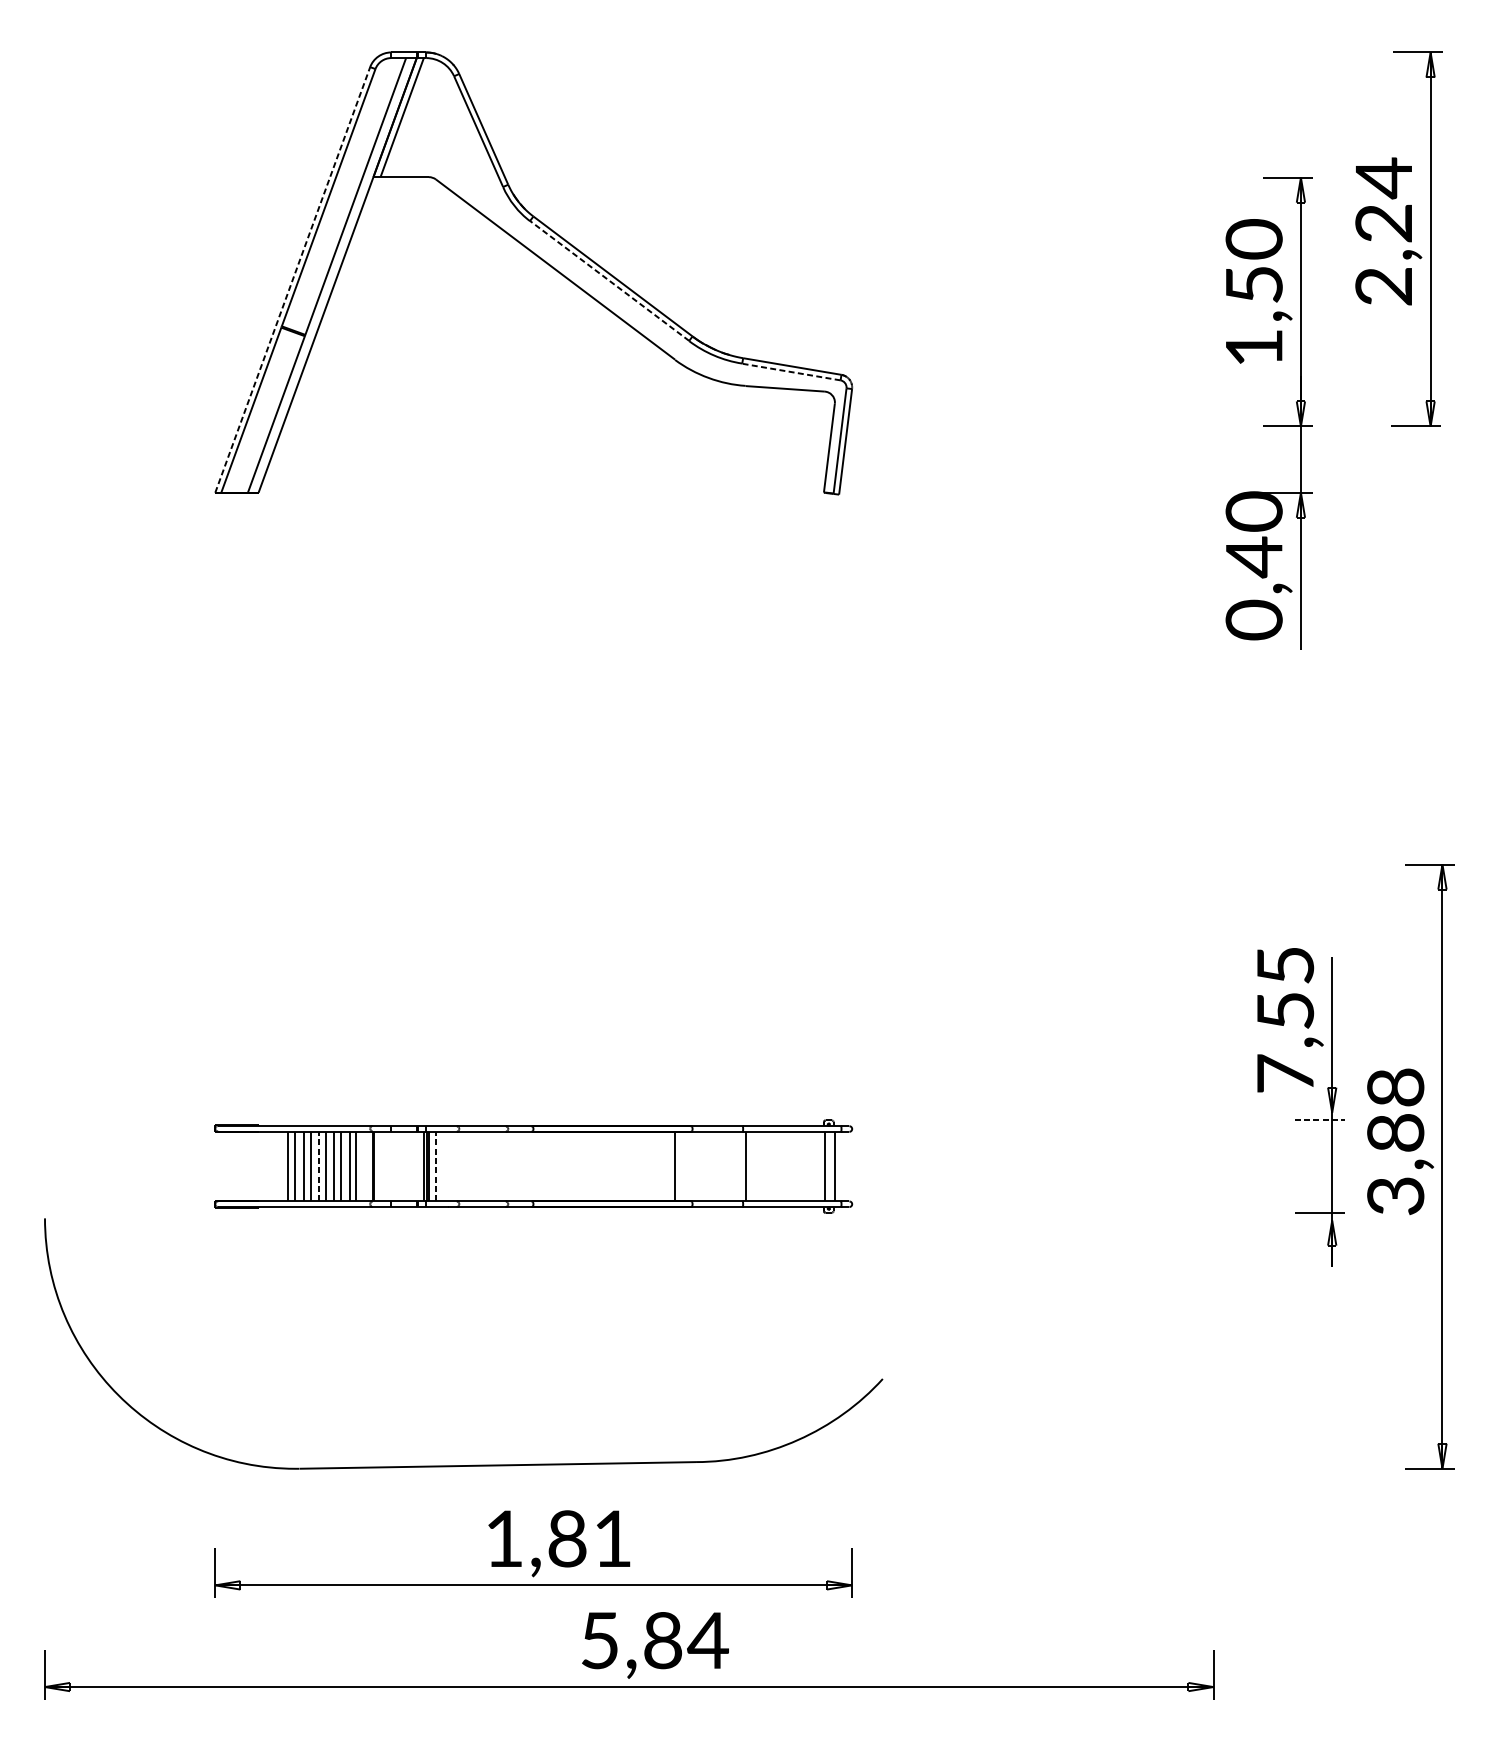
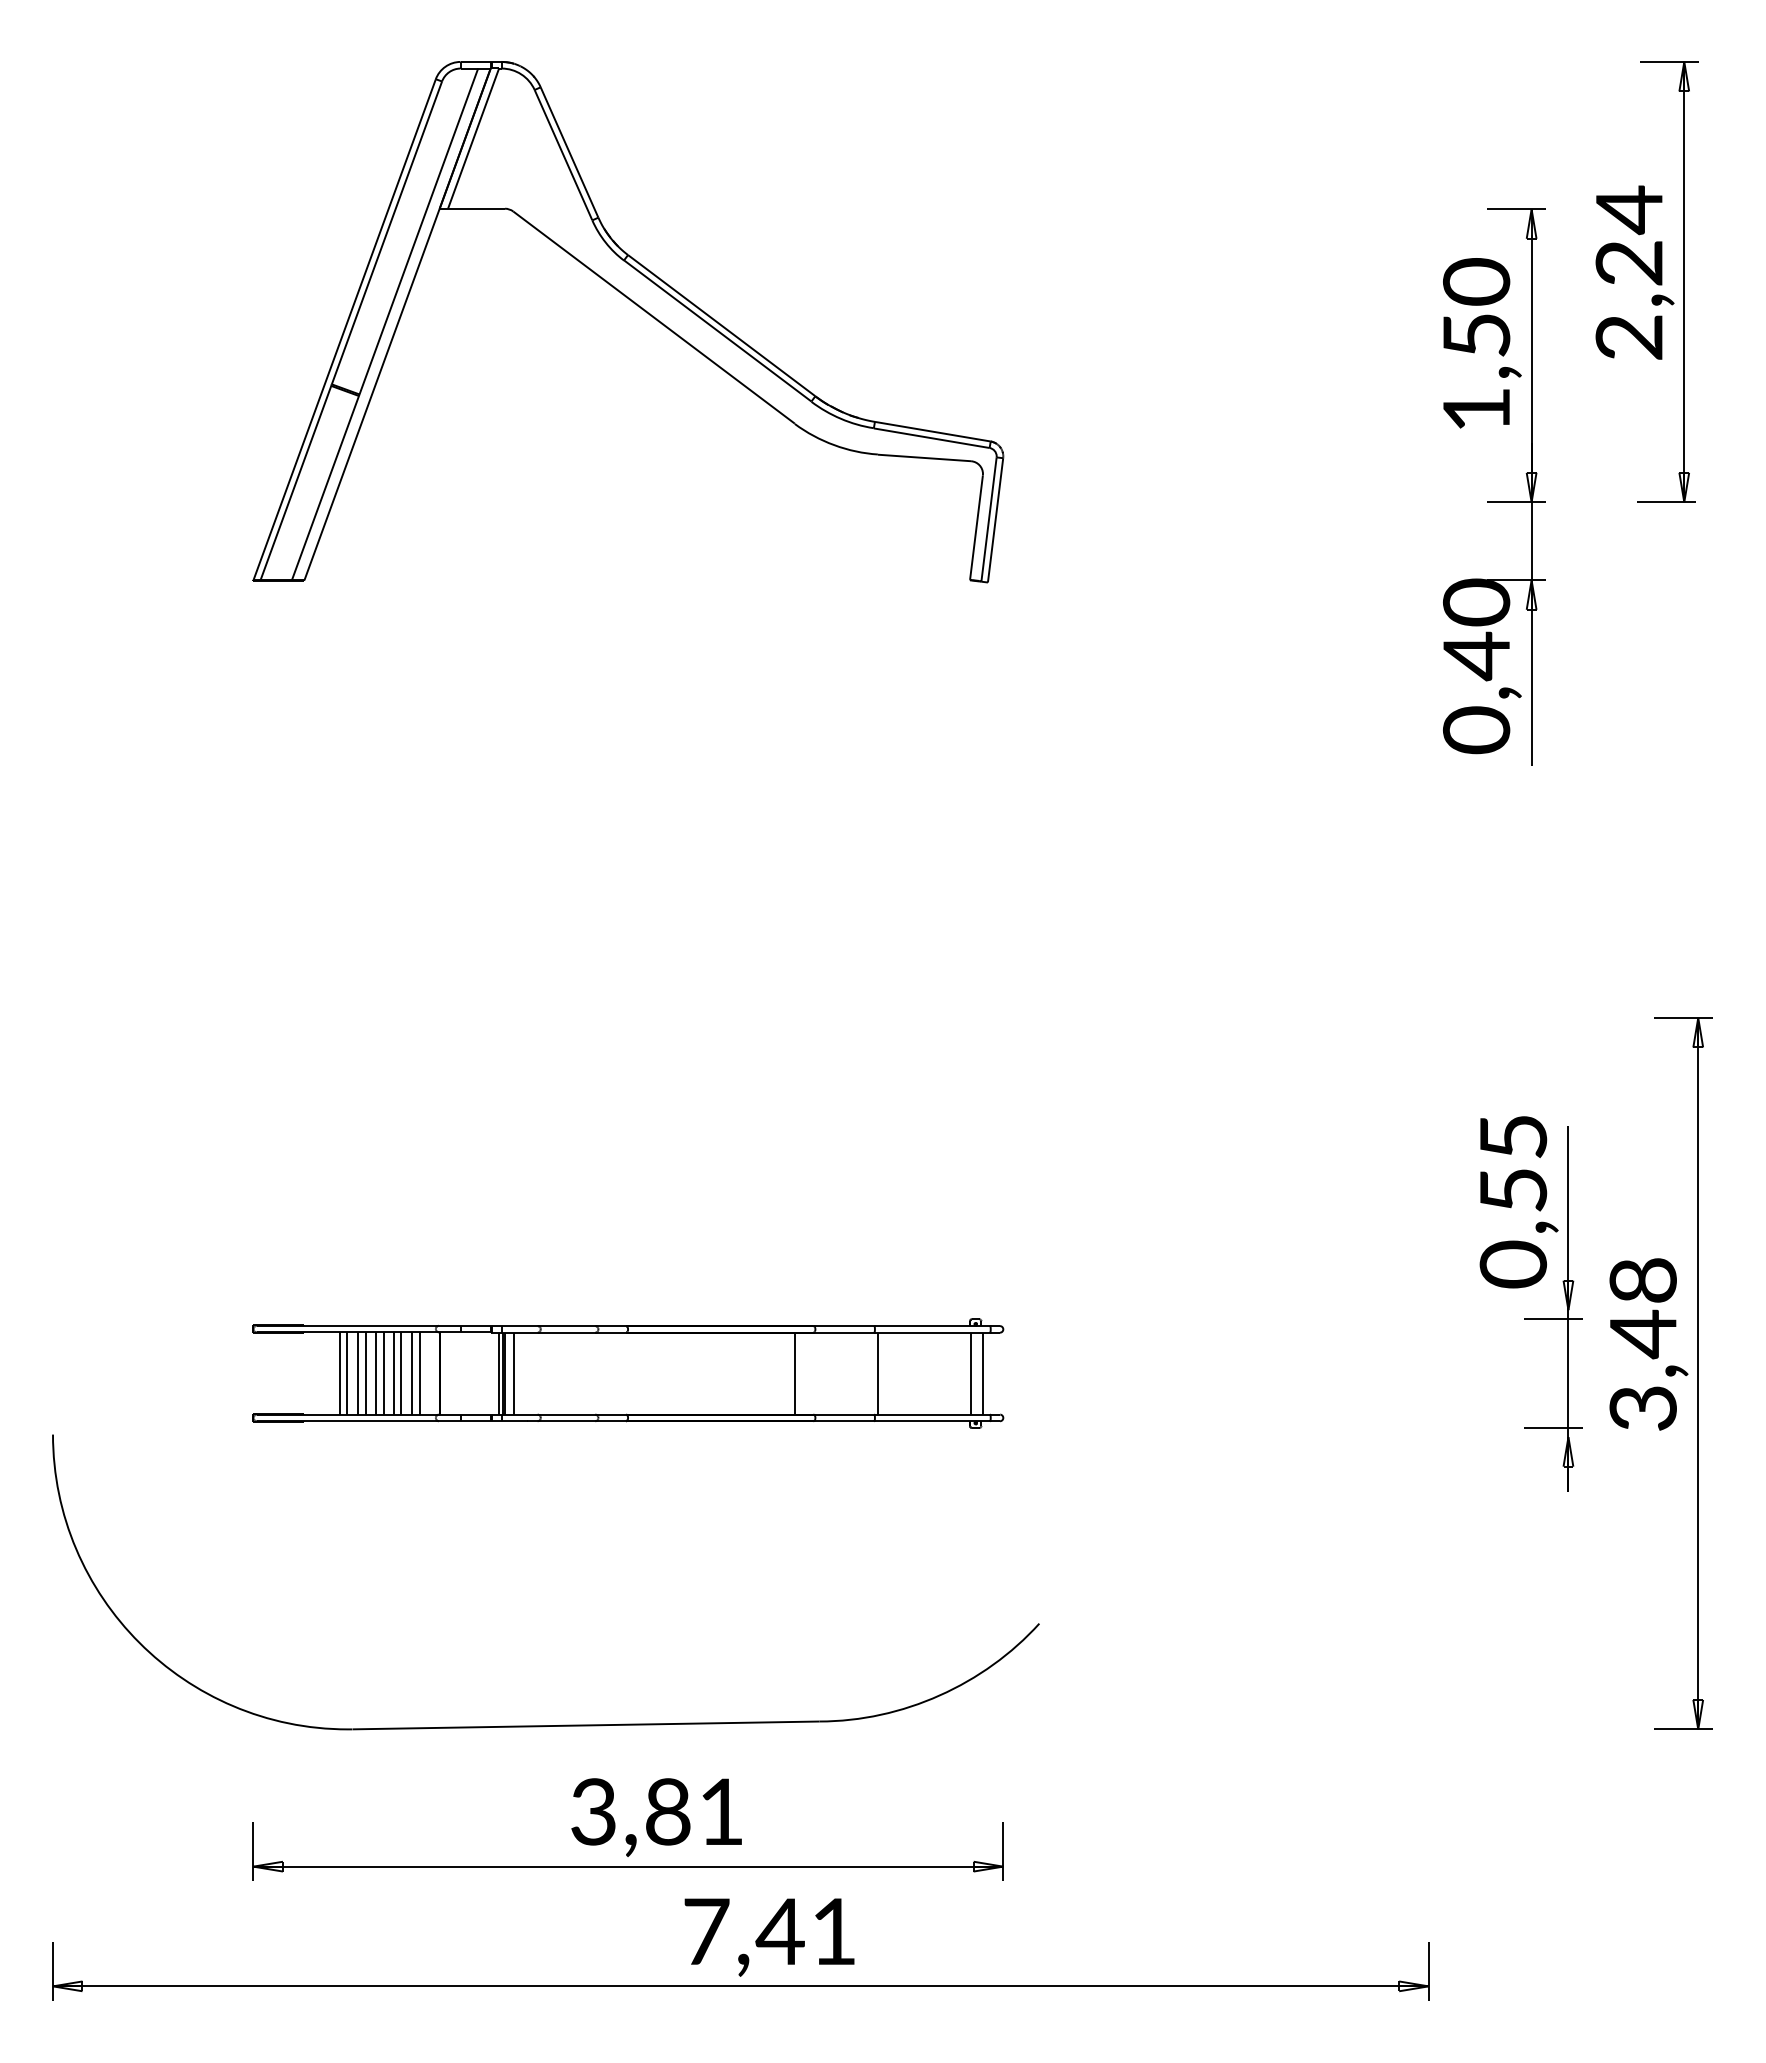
line: (292, 279) -> (344, 329), dashed -> solid
line: (609, 280) -> (717, 330), dashed -> solid
line: (791, 372) -> (931, 438), dashed -> solid
text: (1285, 1073) -> (1513, 1264), 7,55 -> 0,55
line: (1320, 1120) -> (1554, 1319), dashed -> solid
text: (1395, 1133) -> (1642, 1334), 3,88 -> 3,48
line: (319, 1166) -> (376, 1373), dashed -> solid
line: (436, 1166) -> (513, 1373), dashed -> solid
text: (504, 1538) -> (593, 1811), 1,81 -> 3,81
text: (655, 1640) -> (771, 1931), 5,84 -> 7,41

